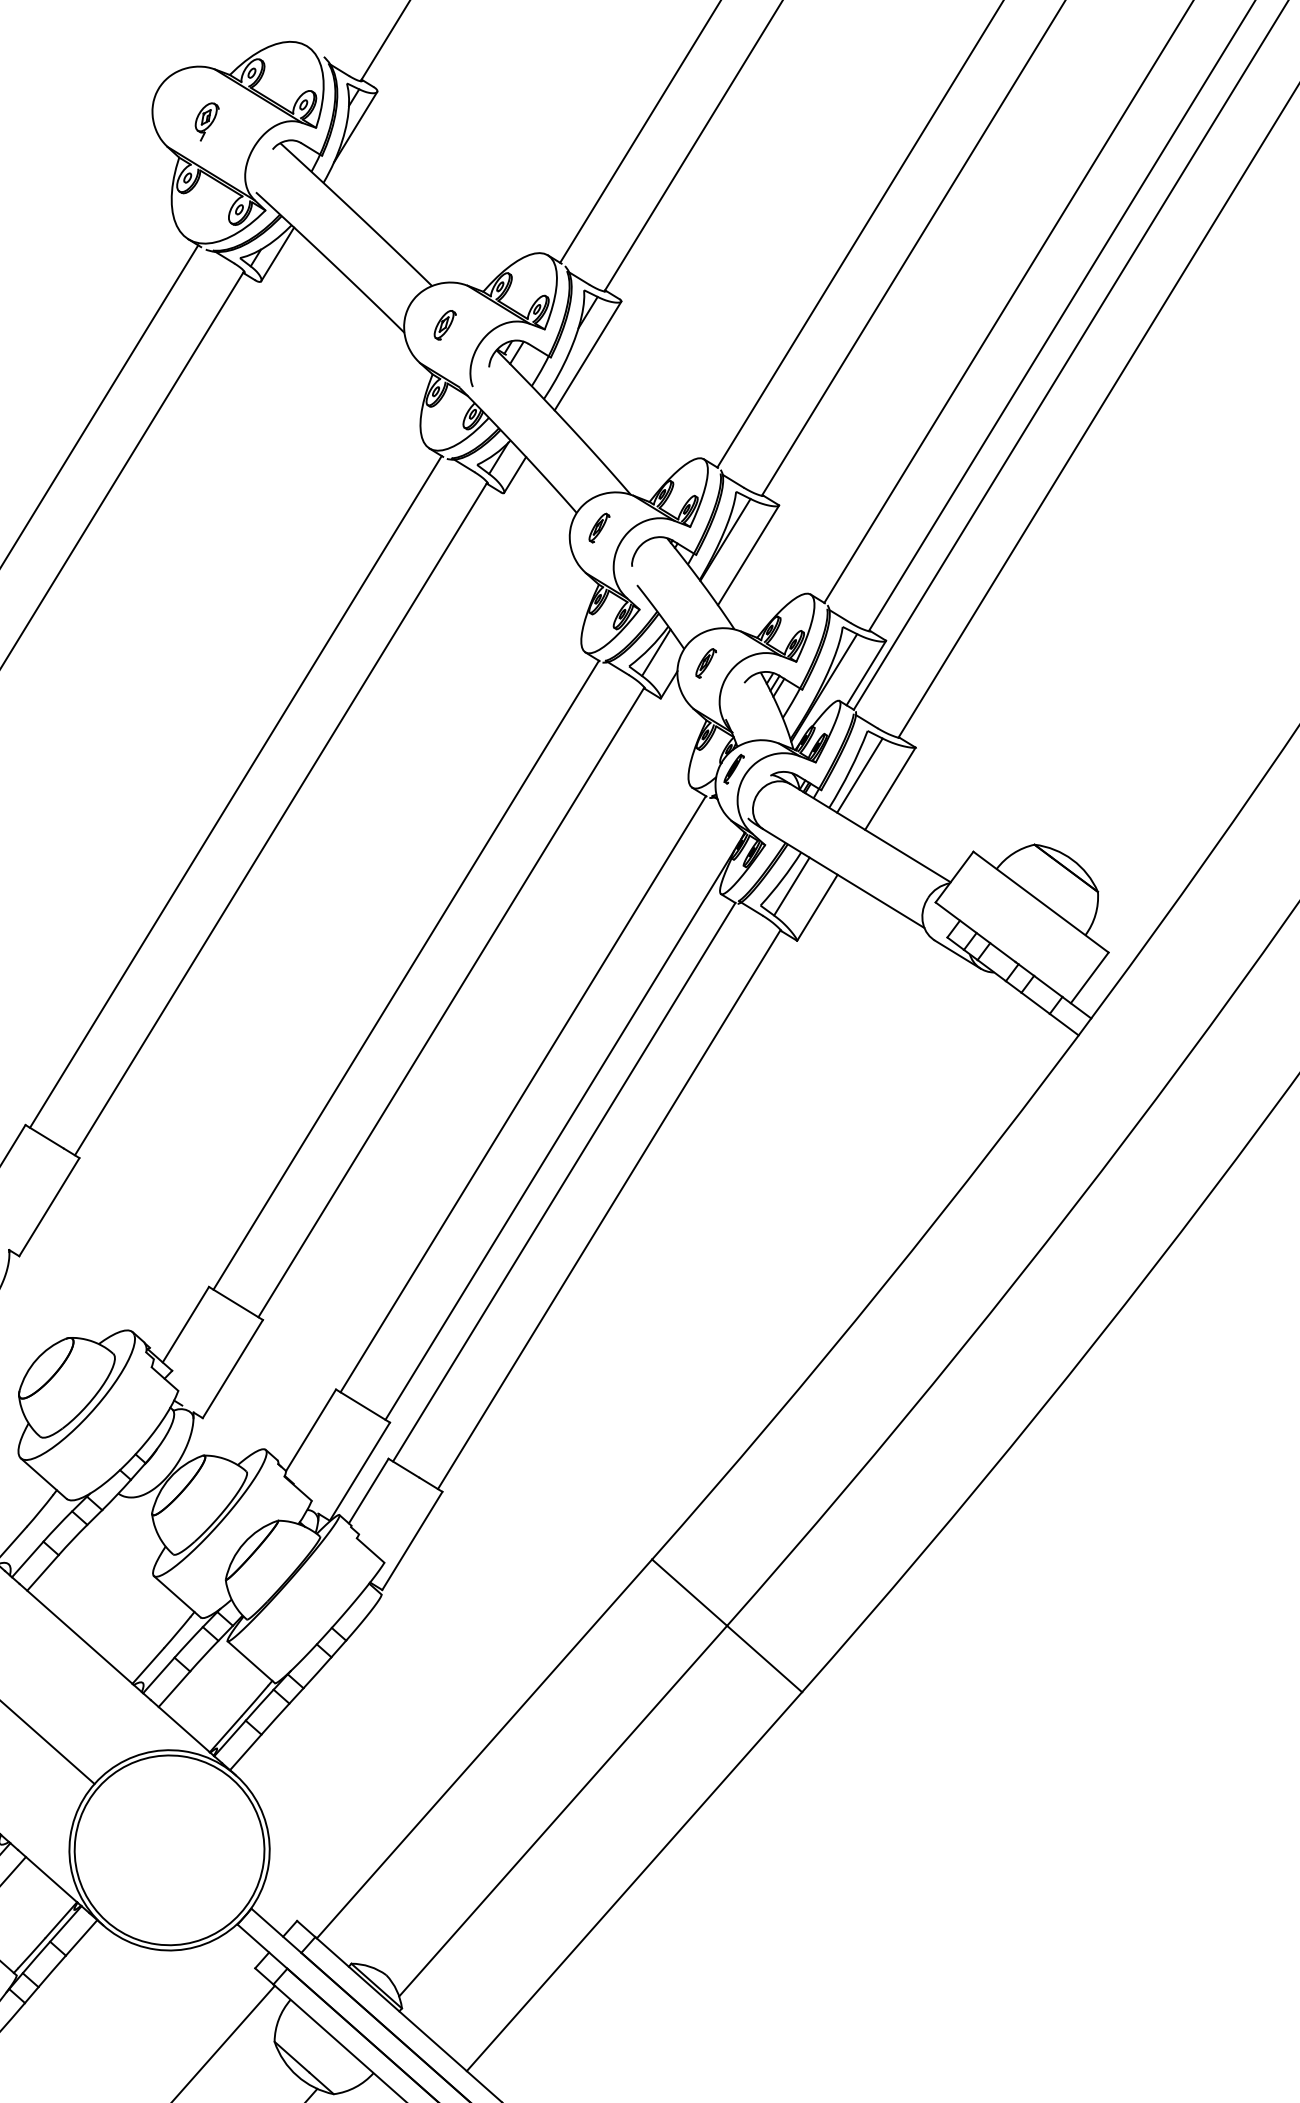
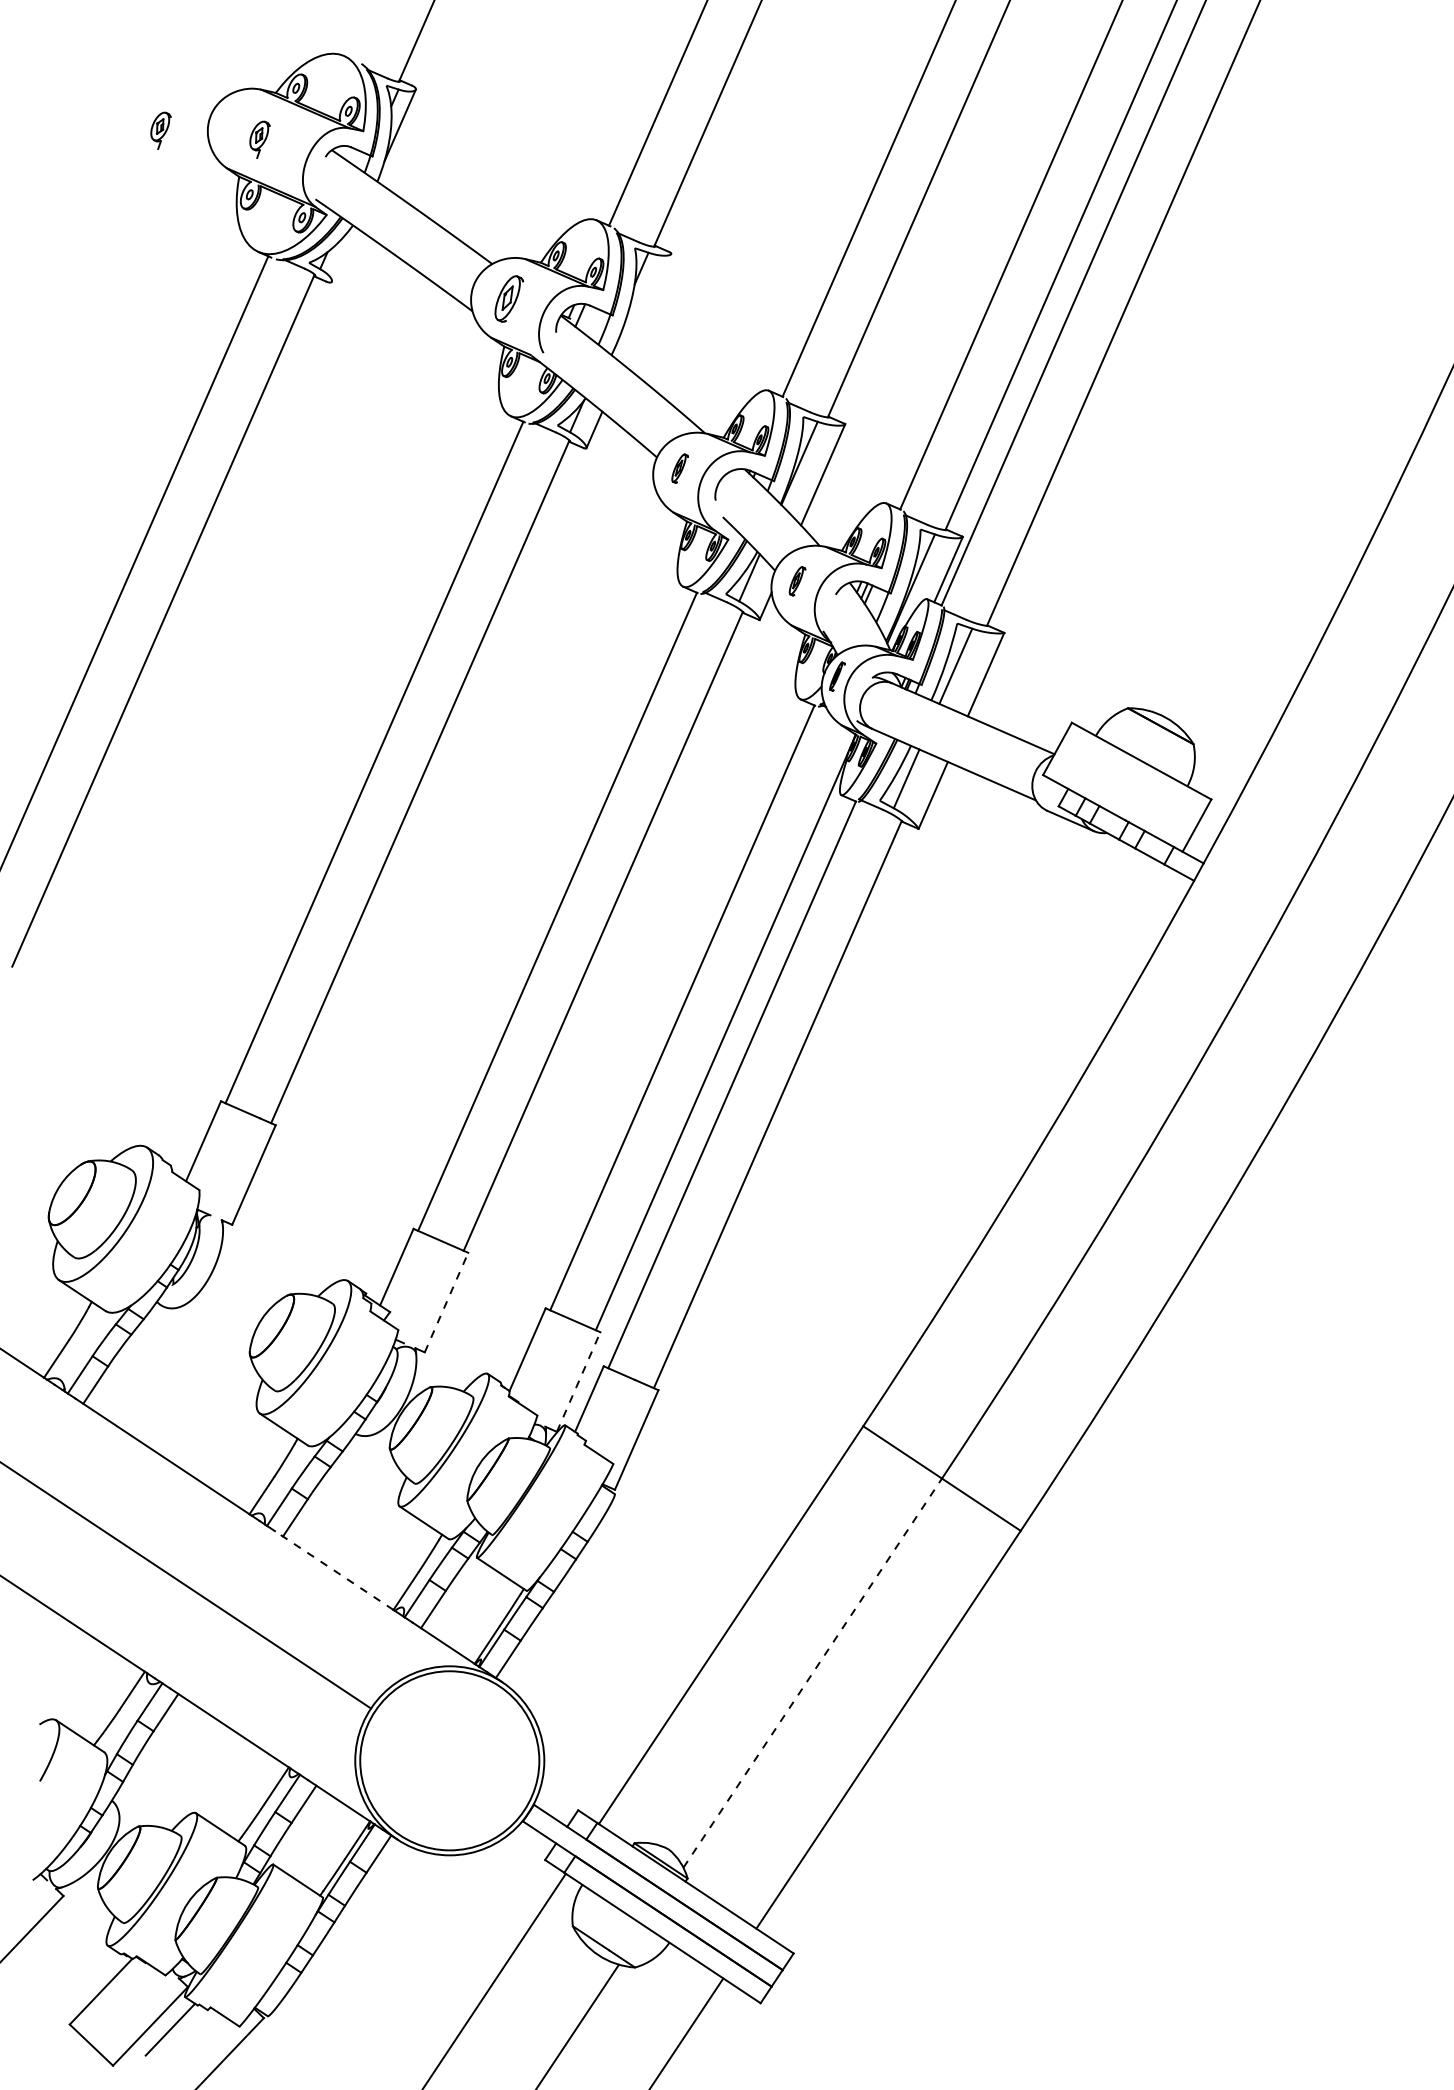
part: (103, 97) -> (160, 130), added
line: (277, 254) -> (343, 254), removed
part: (445, 324) -> (509, 298), size x1.6
line: (588, 356) -> (647, 309), removed
line: (232, 1368) -> (446, 1302), solid -> dashed
line: (359, 1471) -> (578, 1381), solid -> dashed
line: (75, 1633) -> (333, 1570), solid -> dashed
line: (562, 1811) -> (812, 1673), solid -> dashed

